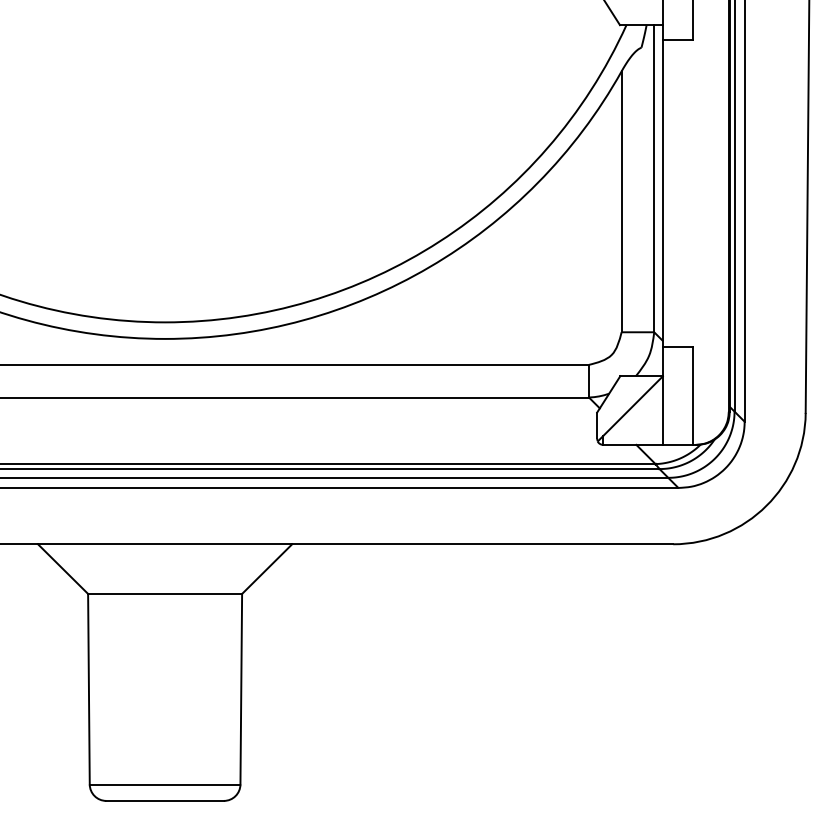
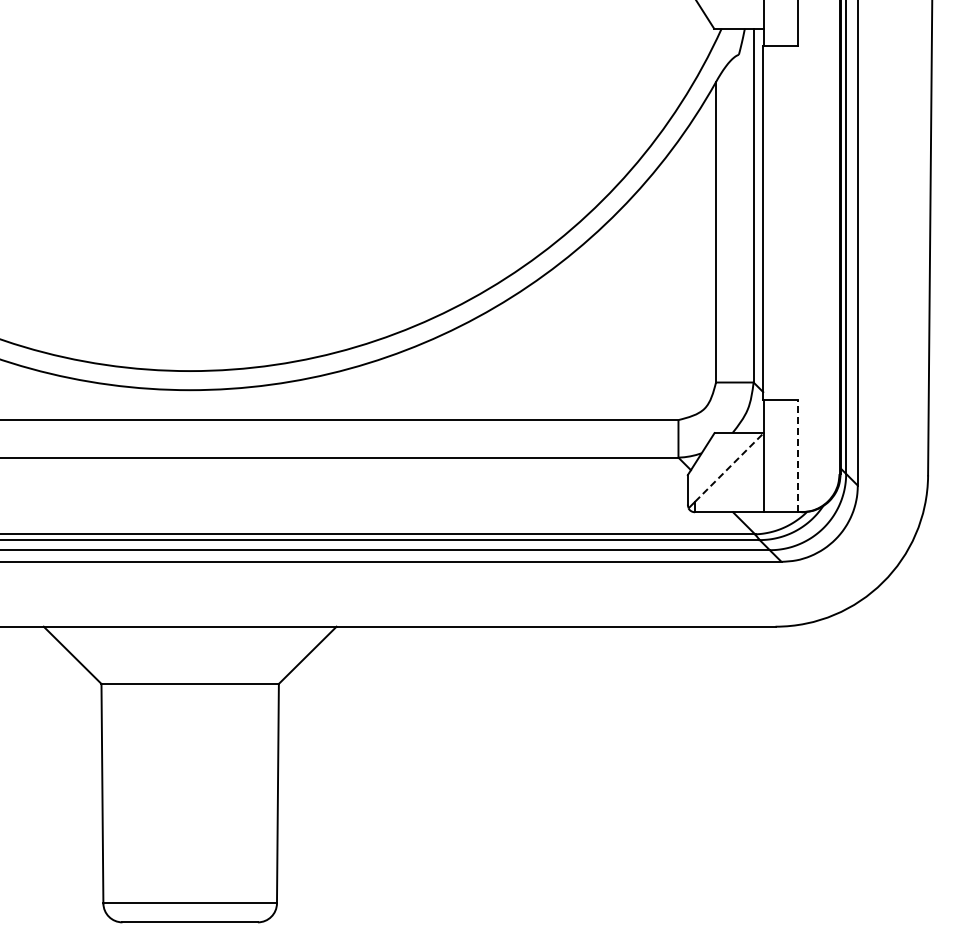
line: (693, 395) -> (798, 455), solid -> dashed
line: (633, 406) -> (729, 467), solid -> dashed

